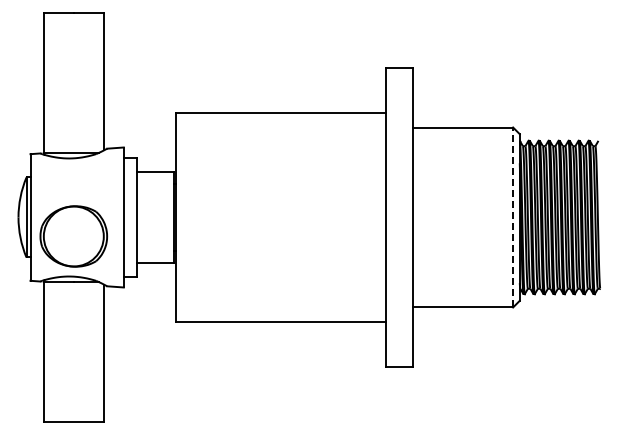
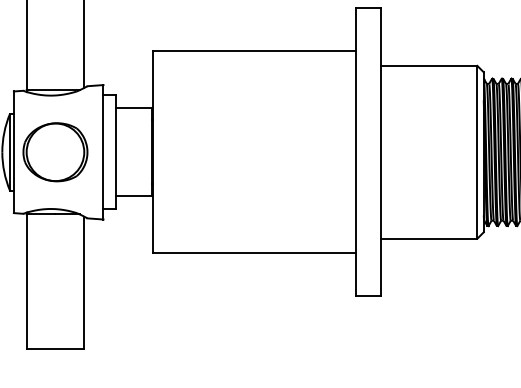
line: (513, 217) -> (477, 152), dashed -> solid
part: (73, 236) -> (55, 152), moved

